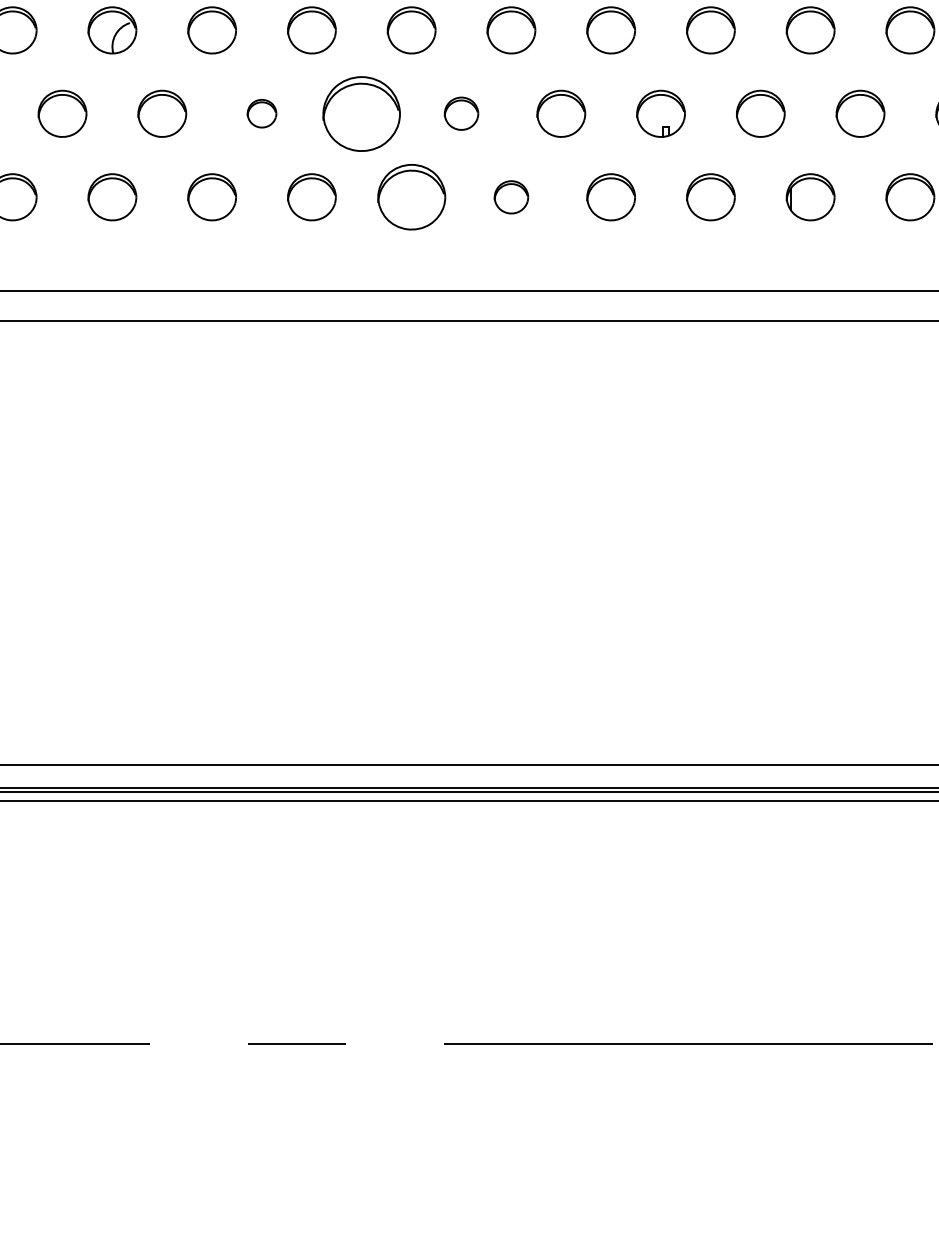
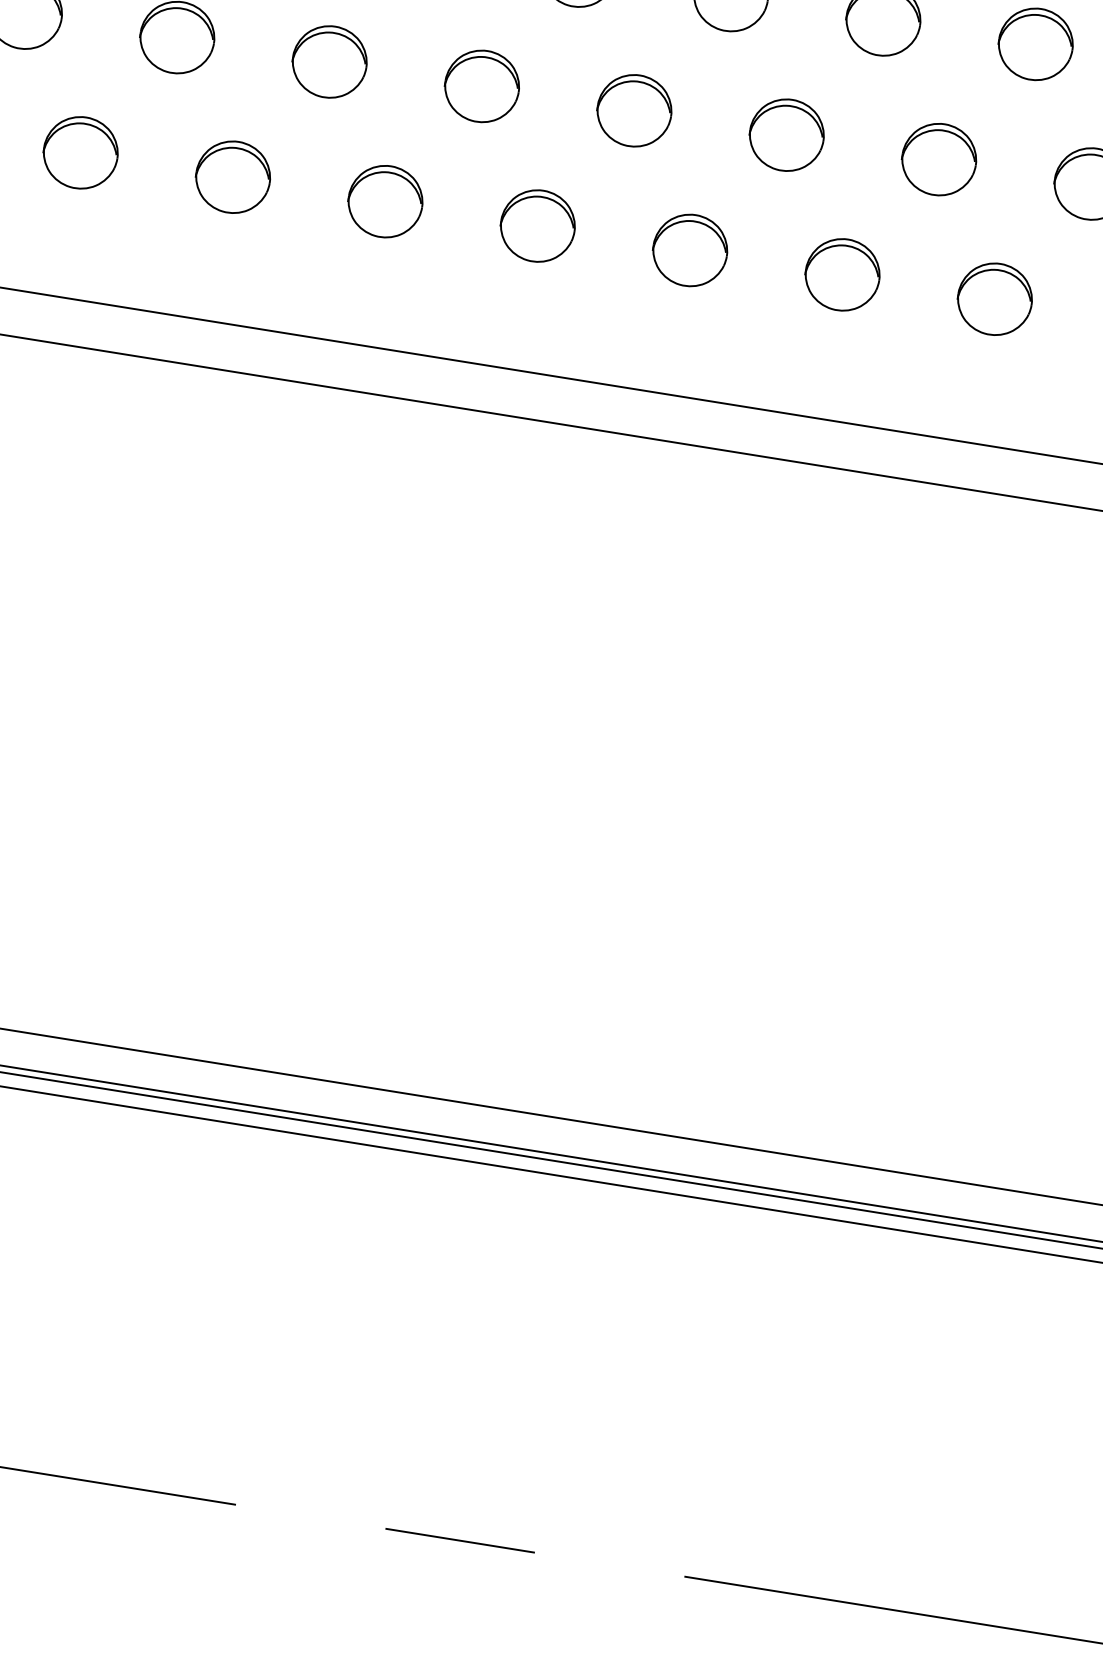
part: (261, 113) -> (633, 110), size x1.67
part: (361, 113) -> (786, 134), size x0.62
part: (461, 113) -> (939, 159), size x1.43
part: (411, 197) -> (842, 275), size x0.71
part: (511, 197) -> (995, 299), size x1.43

